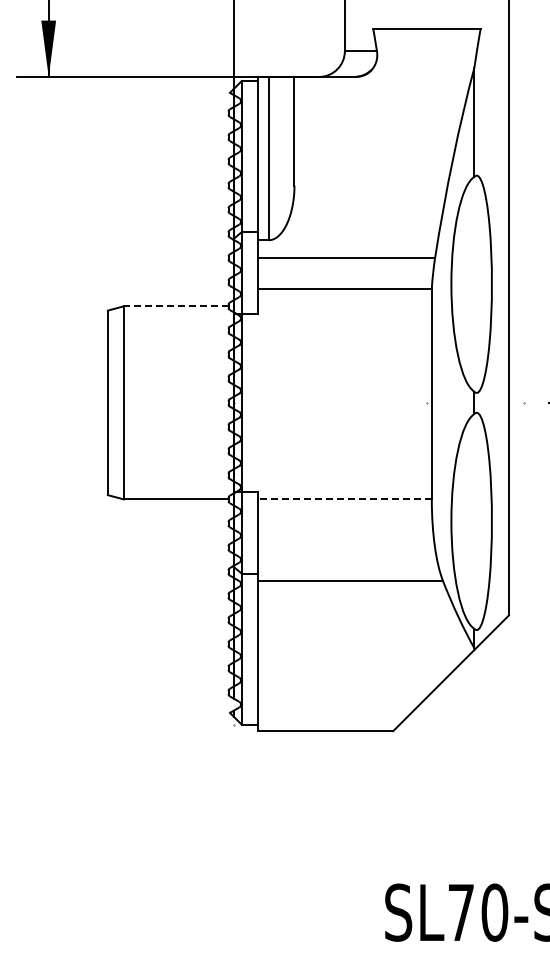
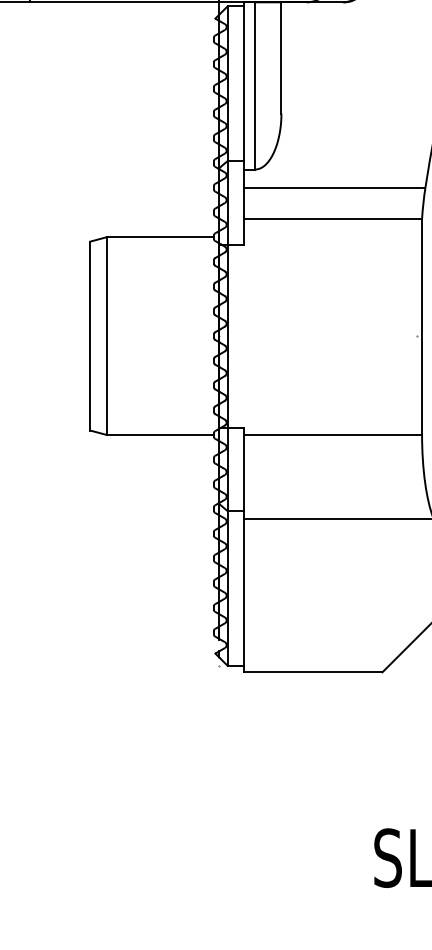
line: (175, 306) -> (159, 237), dashed -> solid
line: (344, 499) -> (332, 435), dashed -> solid

